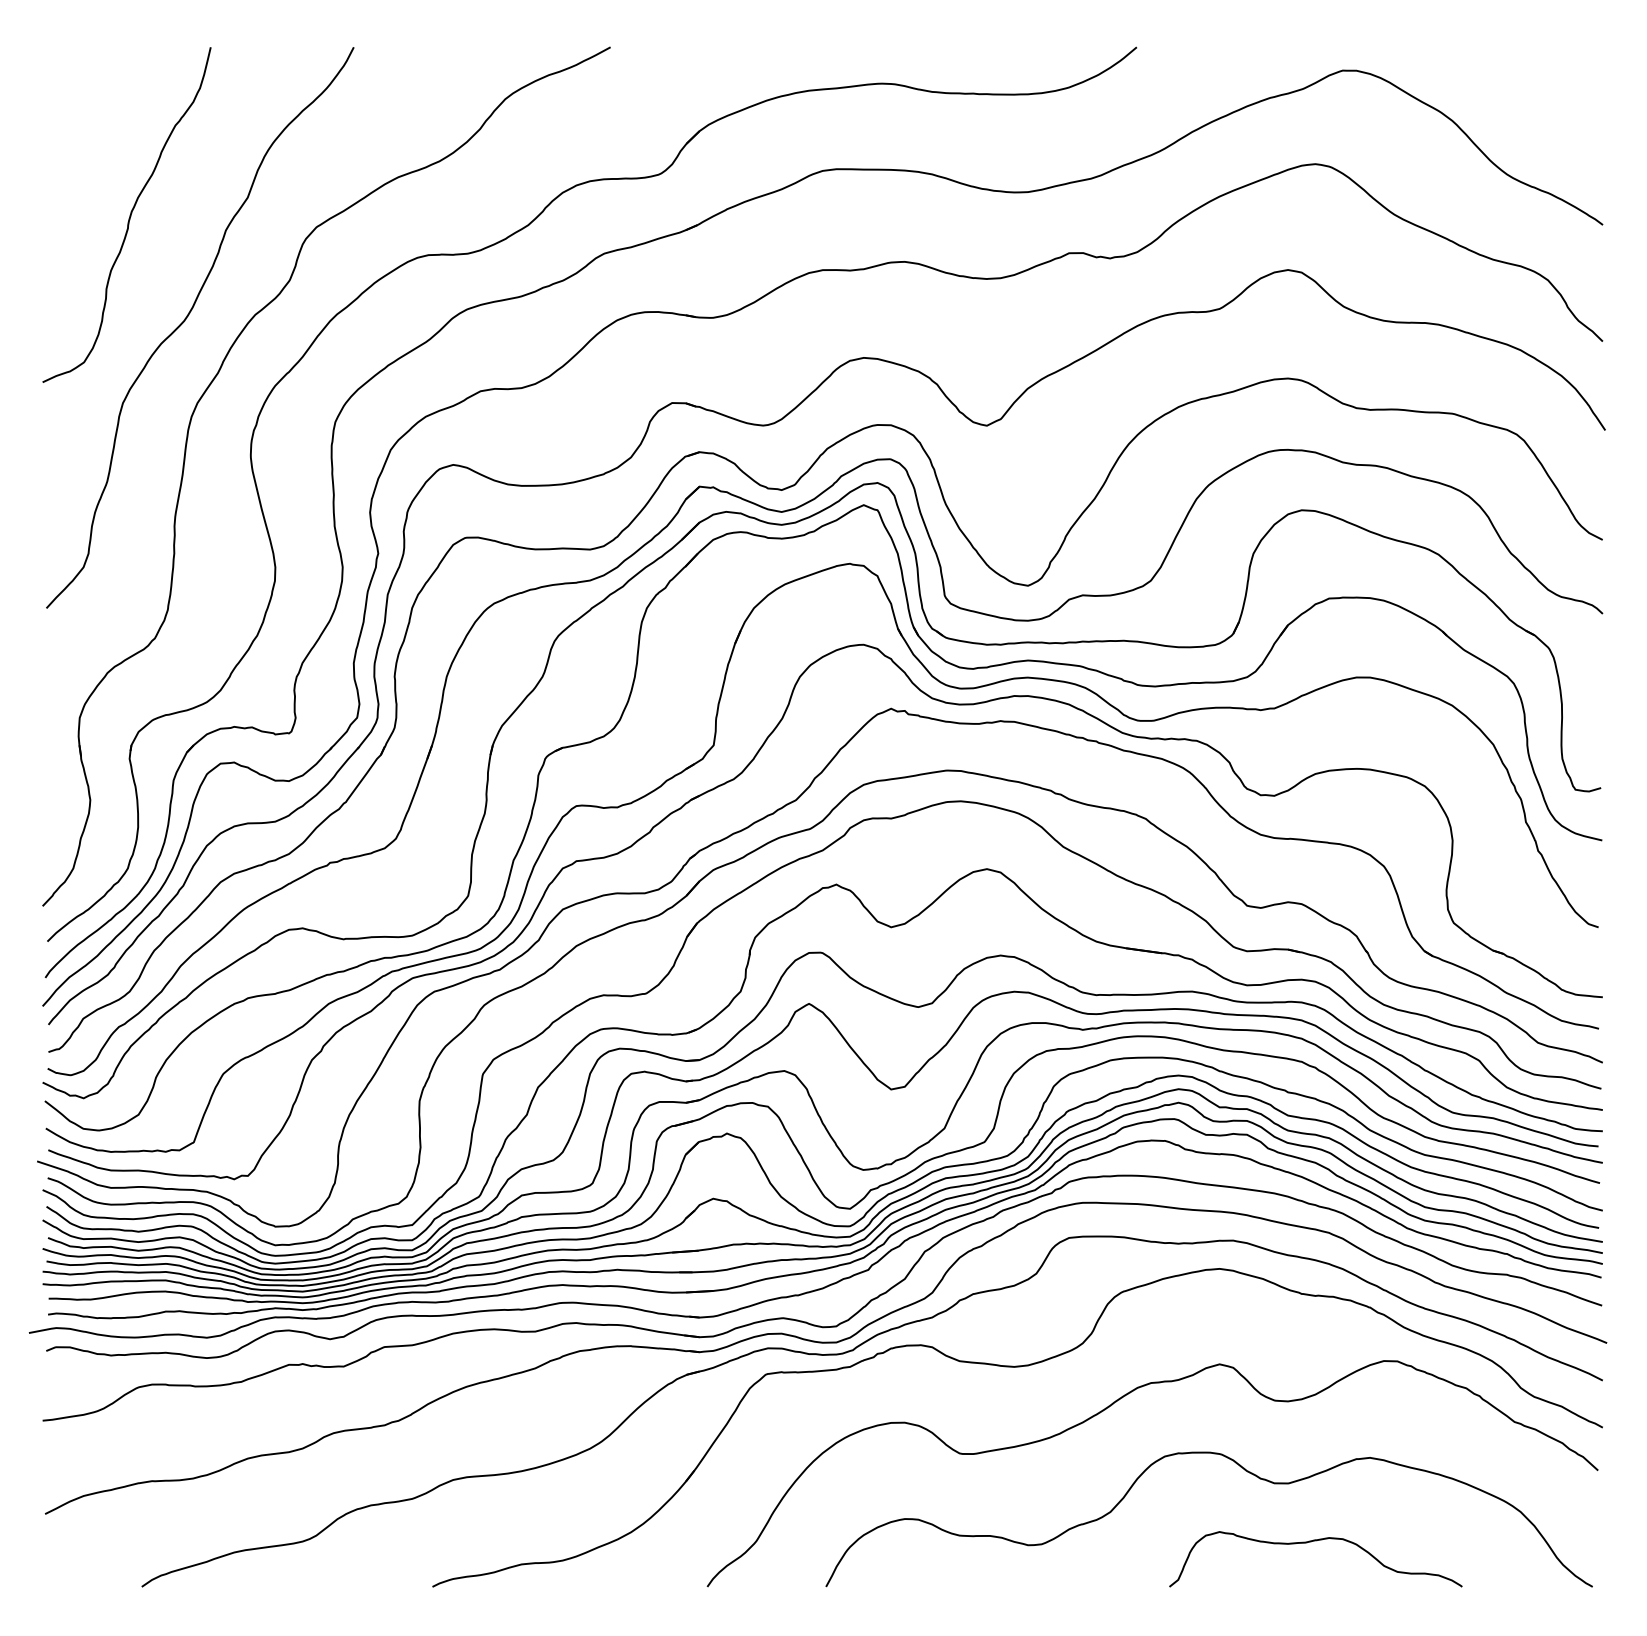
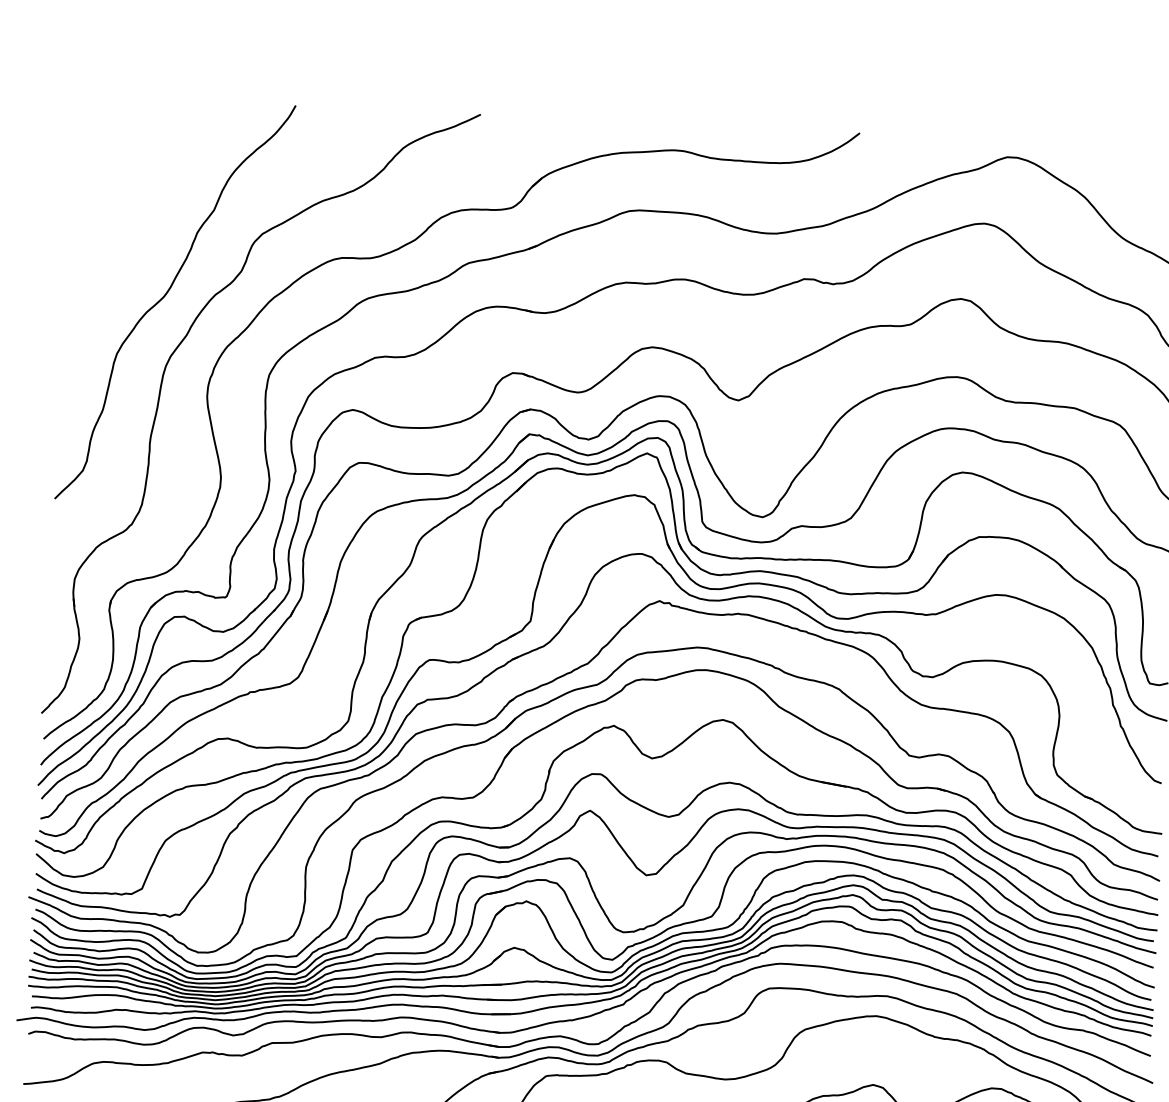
curve: (129, 215) -> (128, 218), removed

